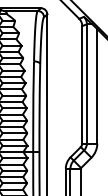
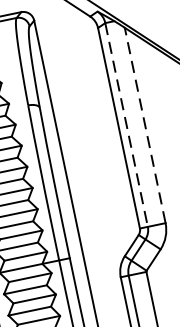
line: (86, 83) -> (125, 124), solid -> dashed
line: (97, 85) -> (145, 123), solid -> dashed

